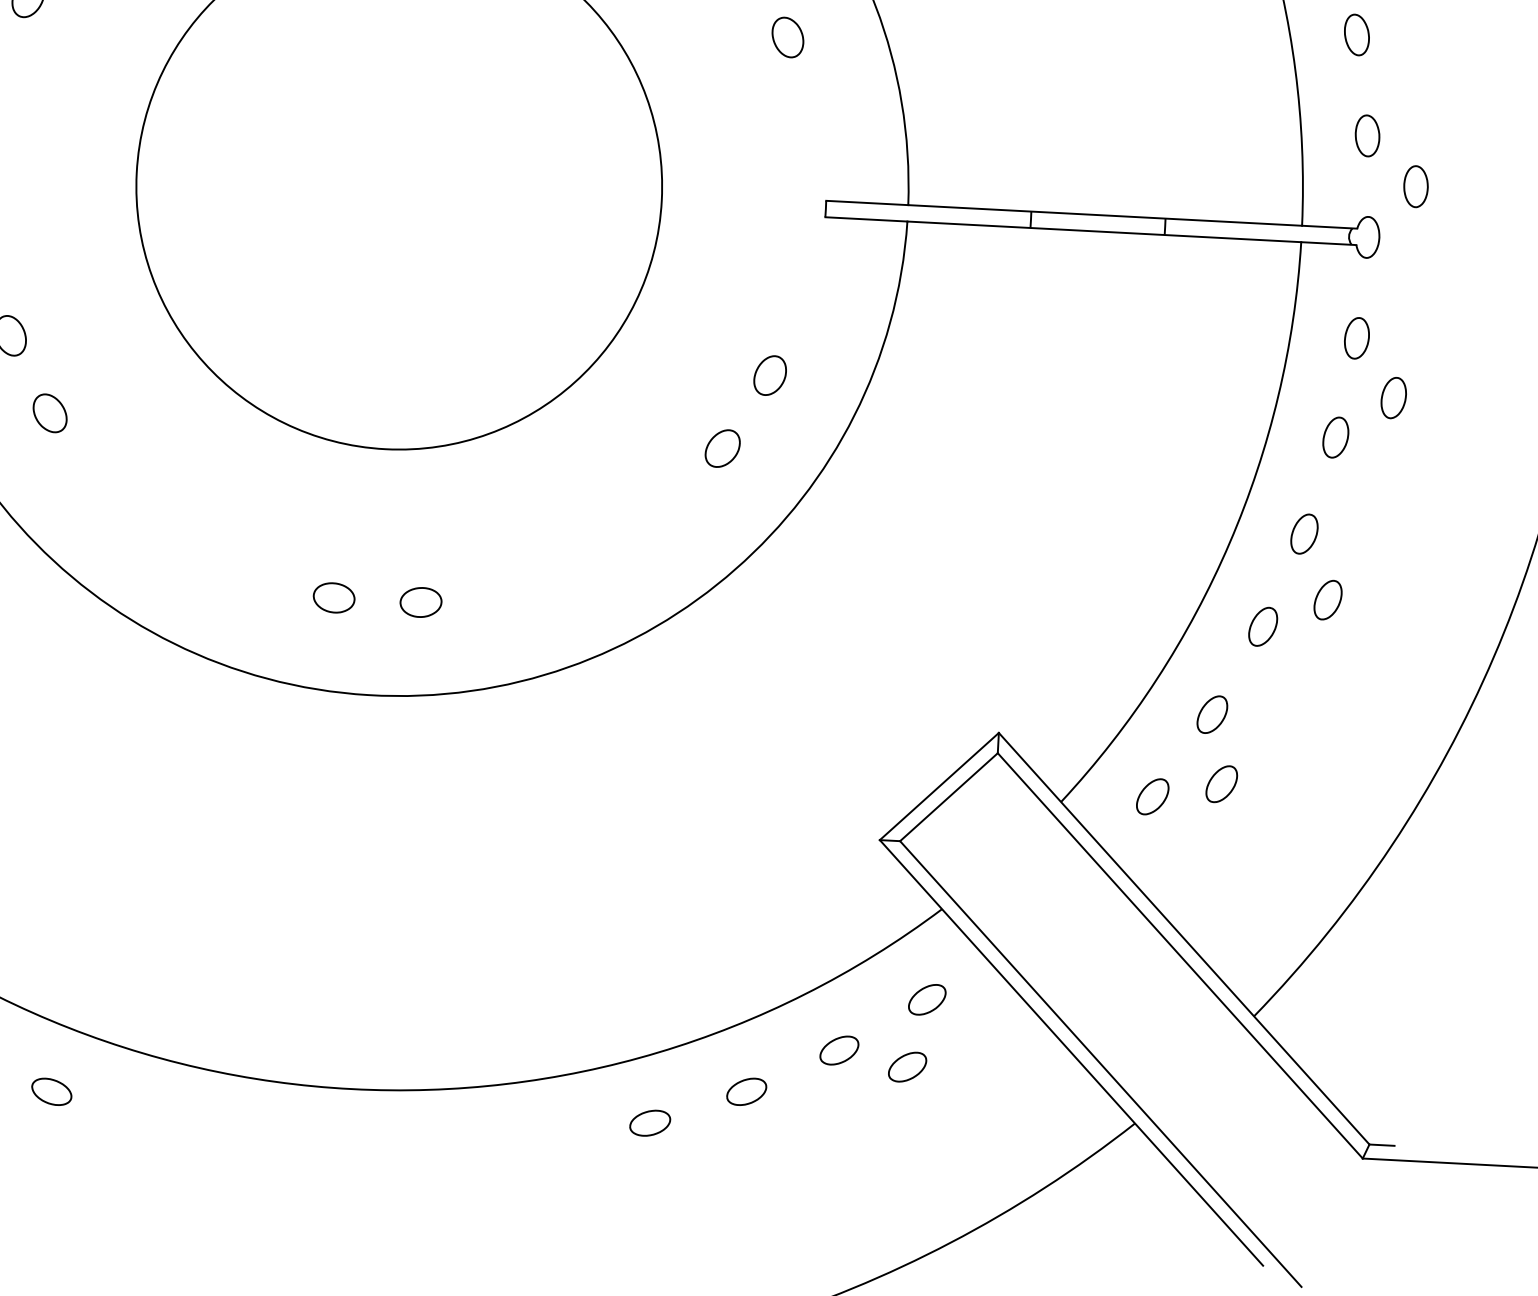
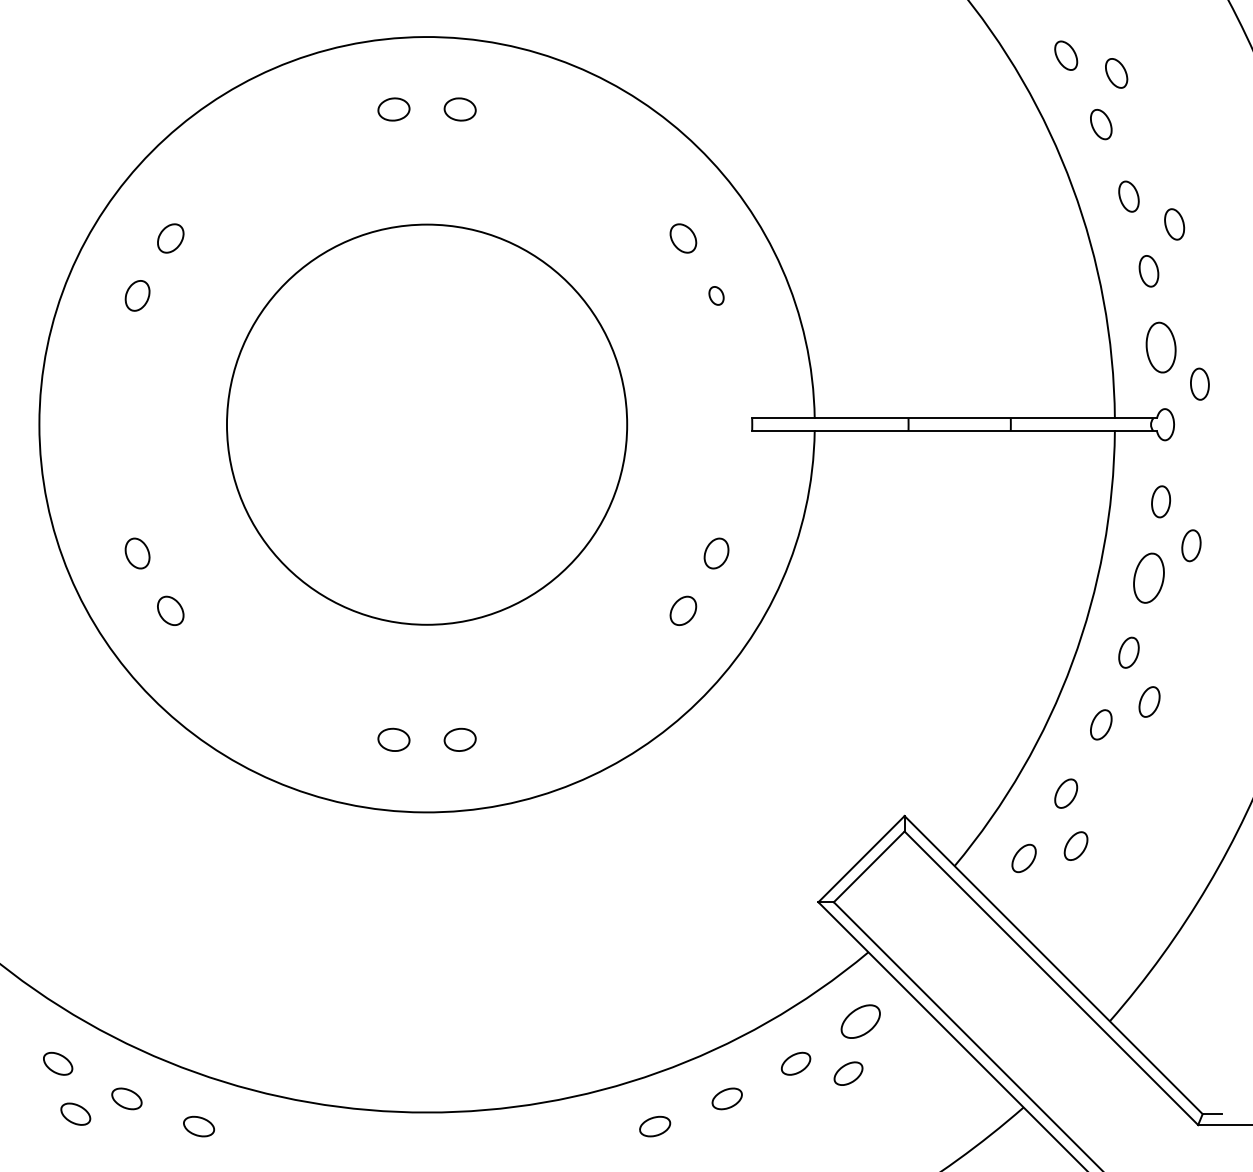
part: (787, 37) -> (716, 295), size x0.6
part: (1366, 135) -> (1160, 347), size x1.6
part: (1335, 436) -> (1148, 577), size x1.6
part: (926, 999) -> (860, 1021), size x1.4

